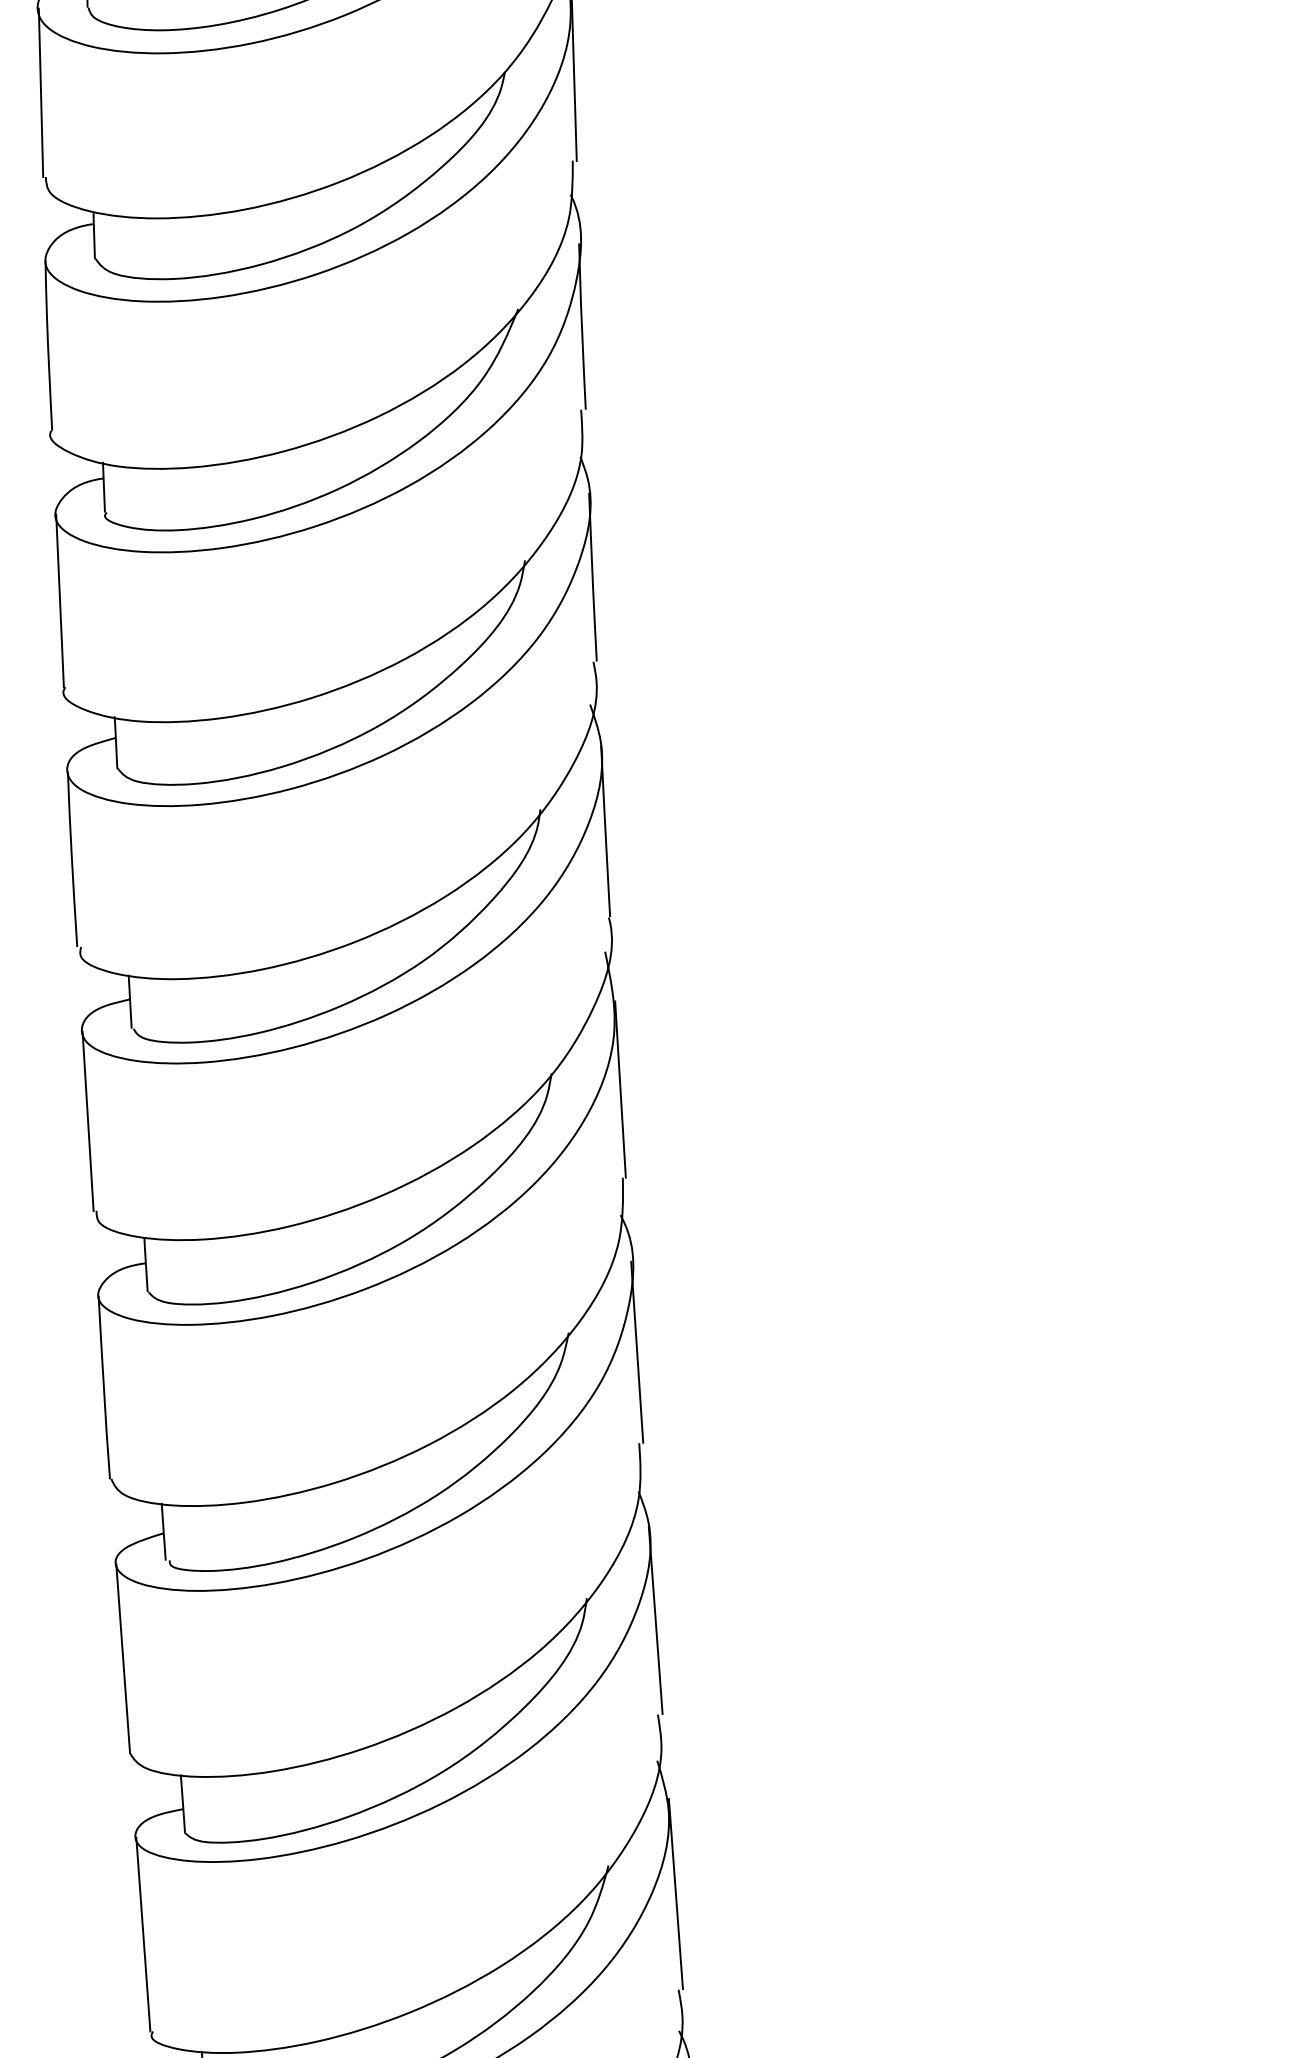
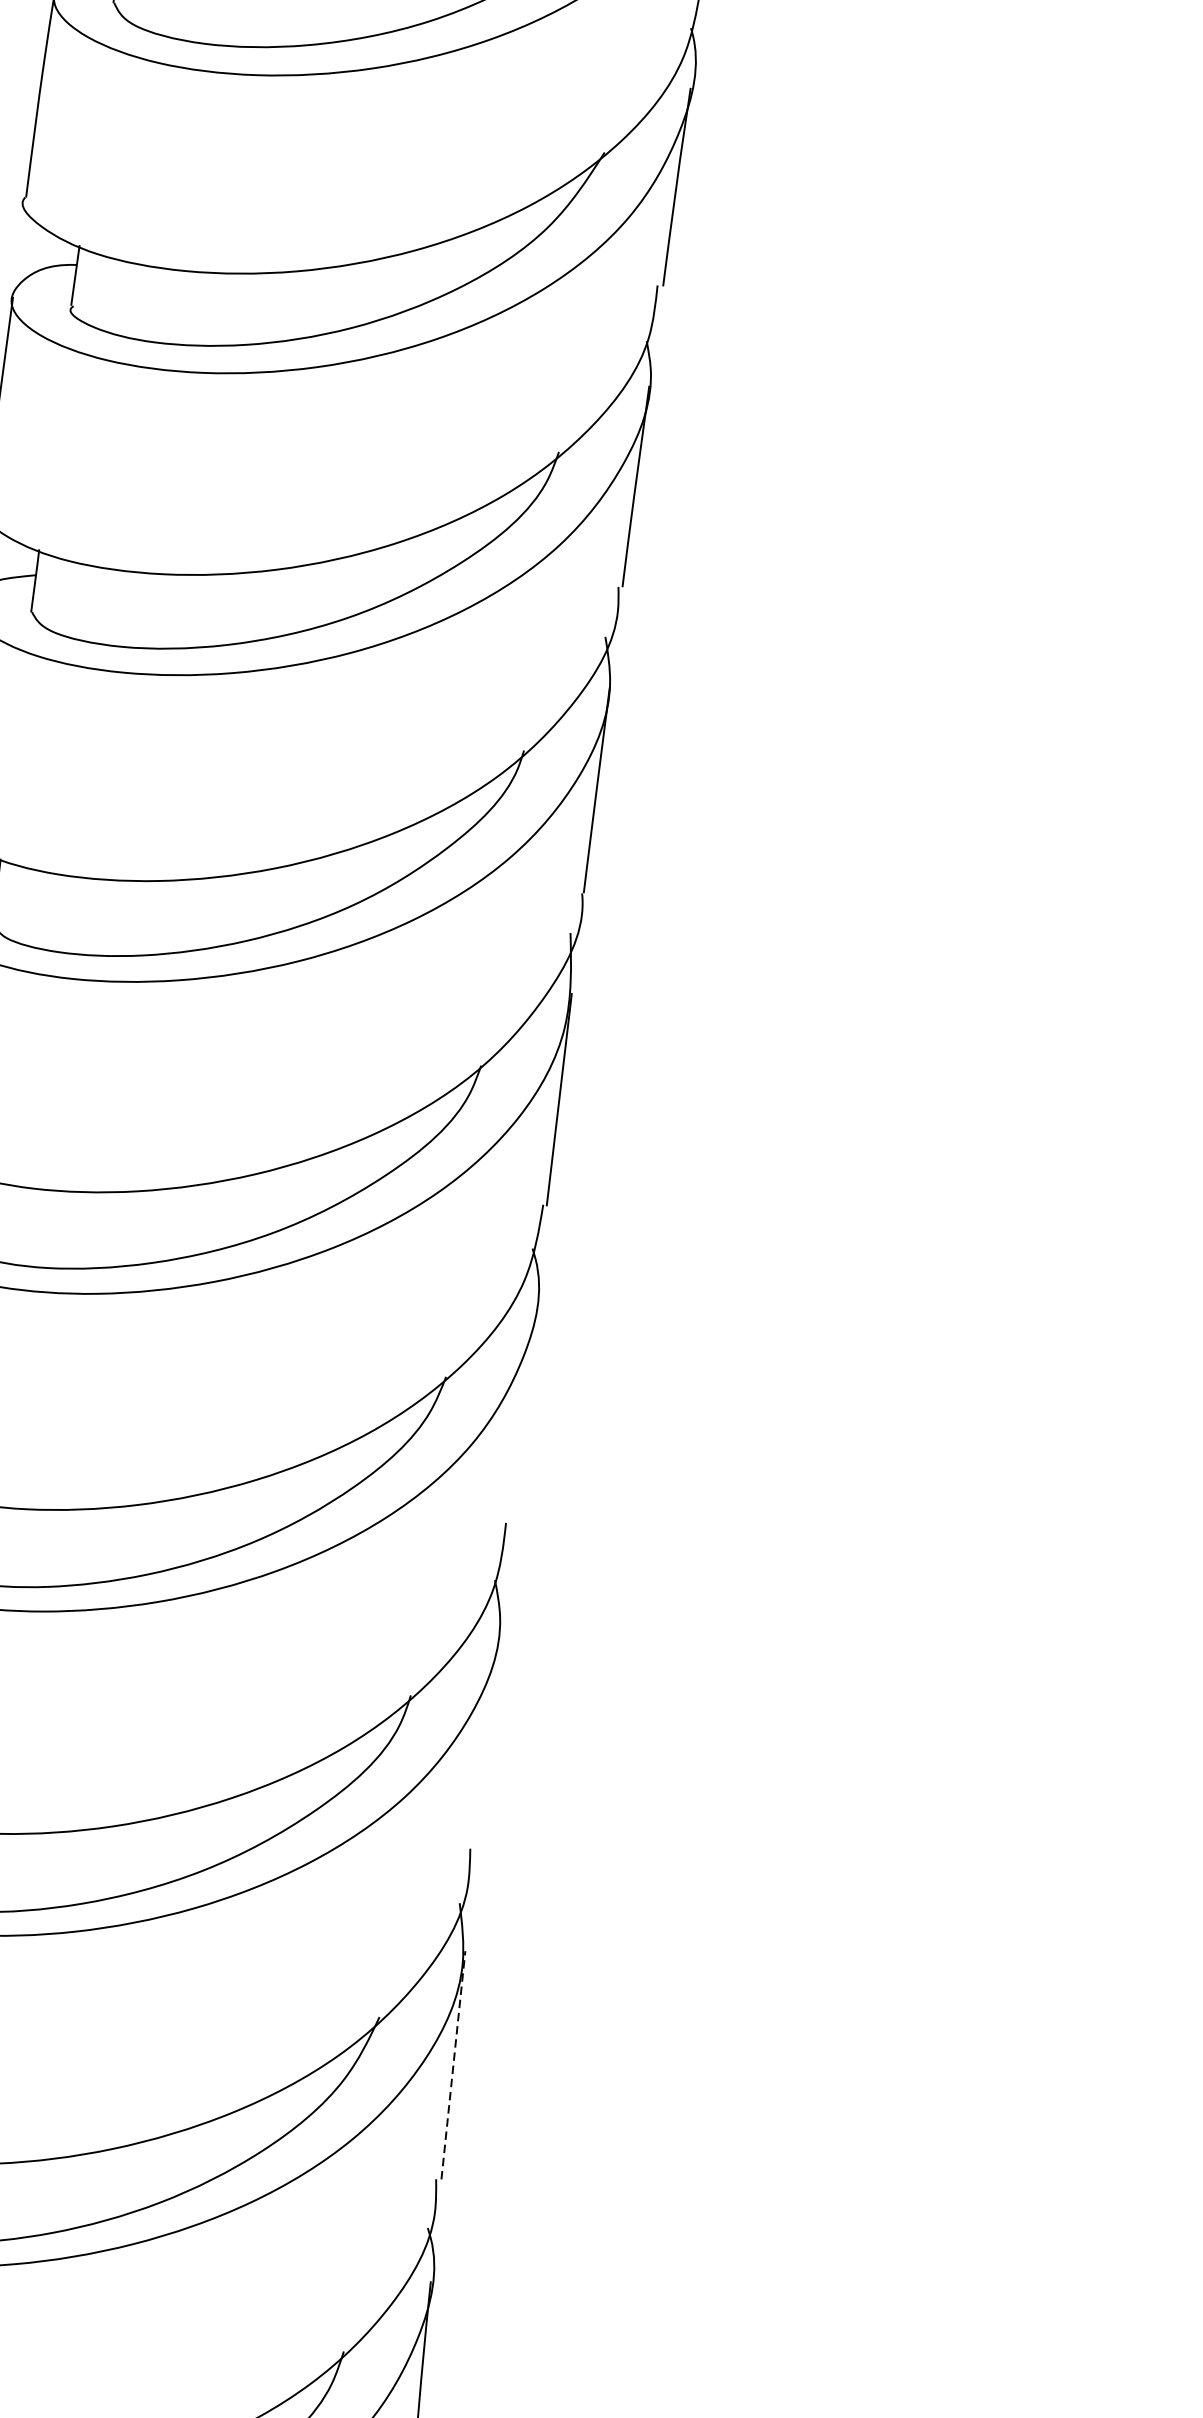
line: (637, 1351) -> (523, 1413), removed
line: (655, 1620) -> (487, 1736), removed
line: (675, 1893) -> (453, 2064), solid -> dashed

